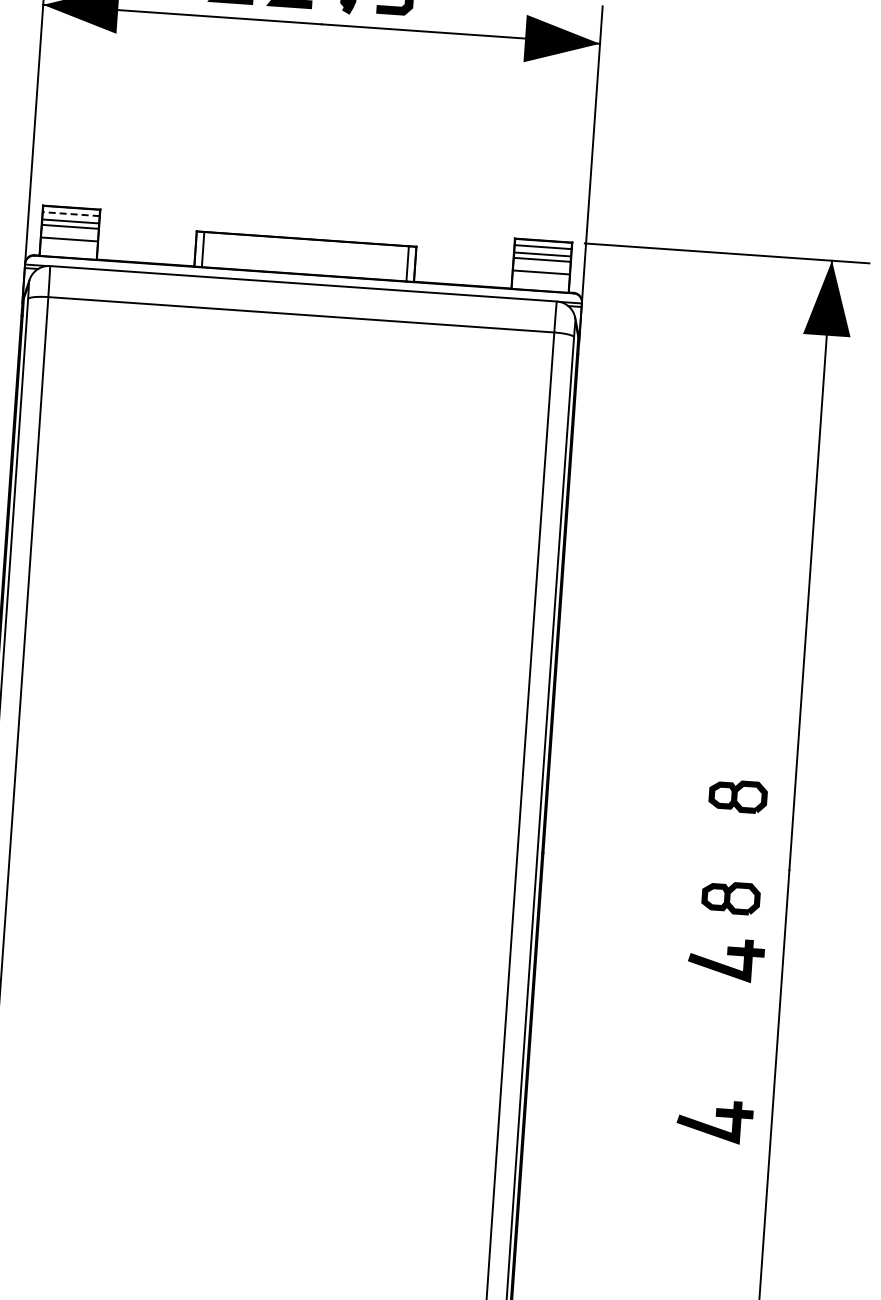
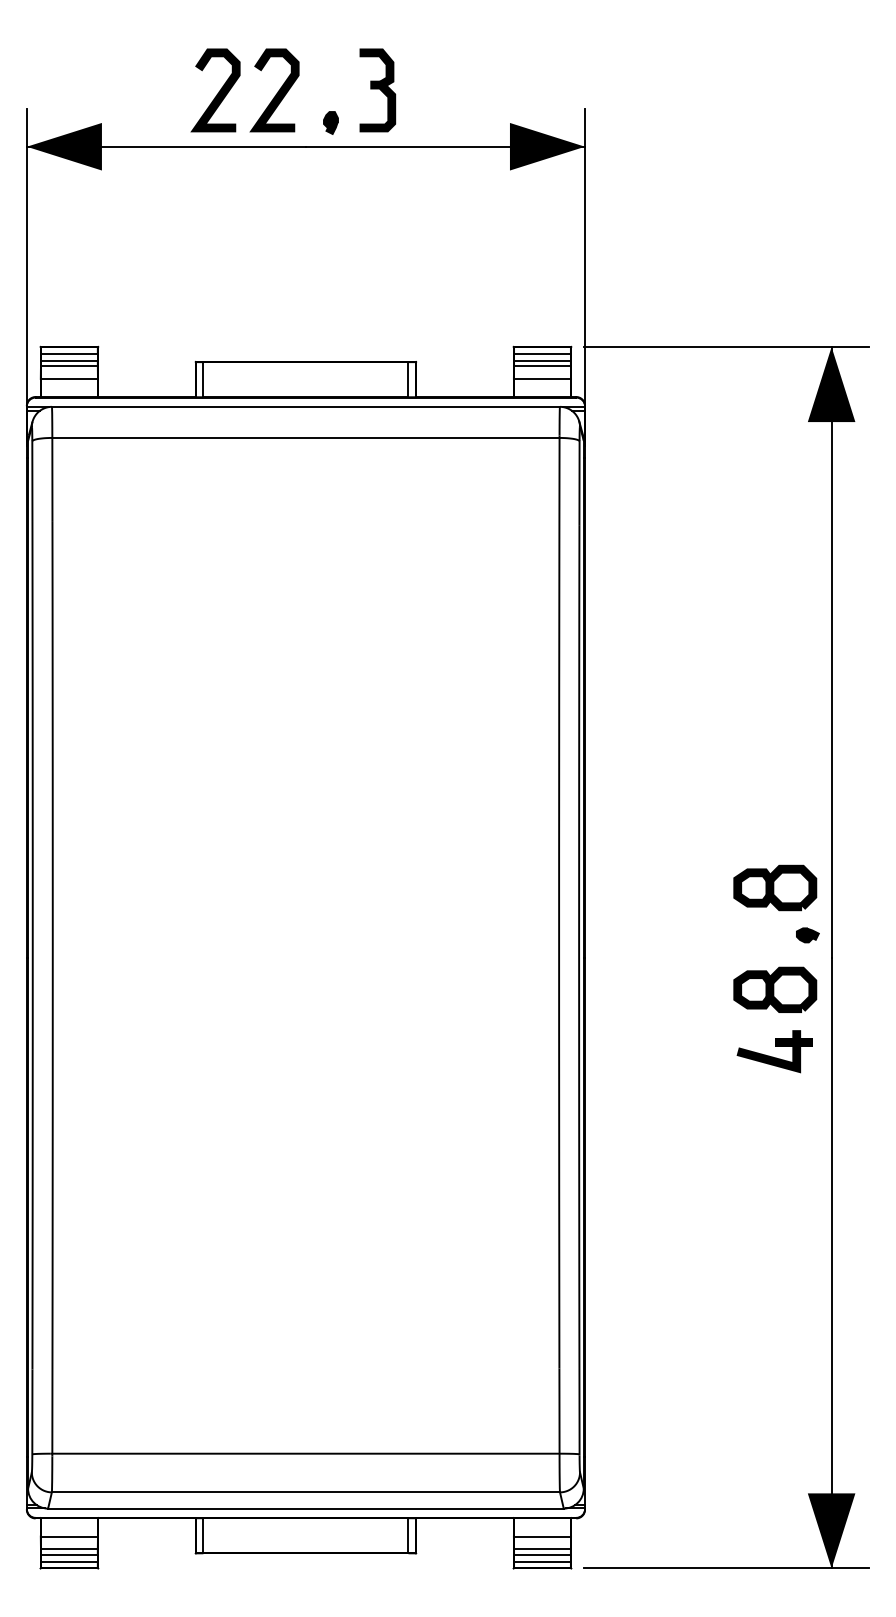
line: (70, 214) -> (68, 353), dashed -> solid
part: (738, 796) -> (775, 887), size x1.43
part: (766, 846) -> (807, 935), added
part: (731, 897) -> (775, 989), size x1.43
part: (714, 1121) -> (774, 1213), removed

